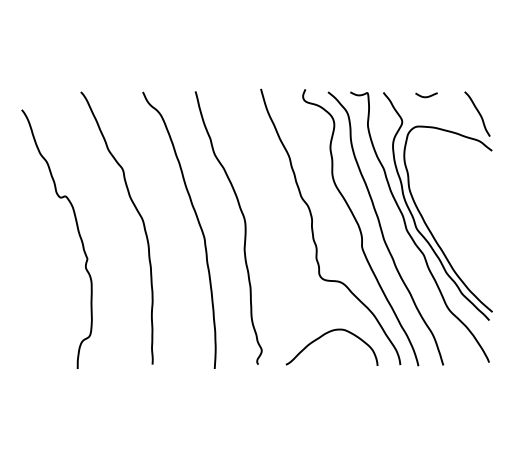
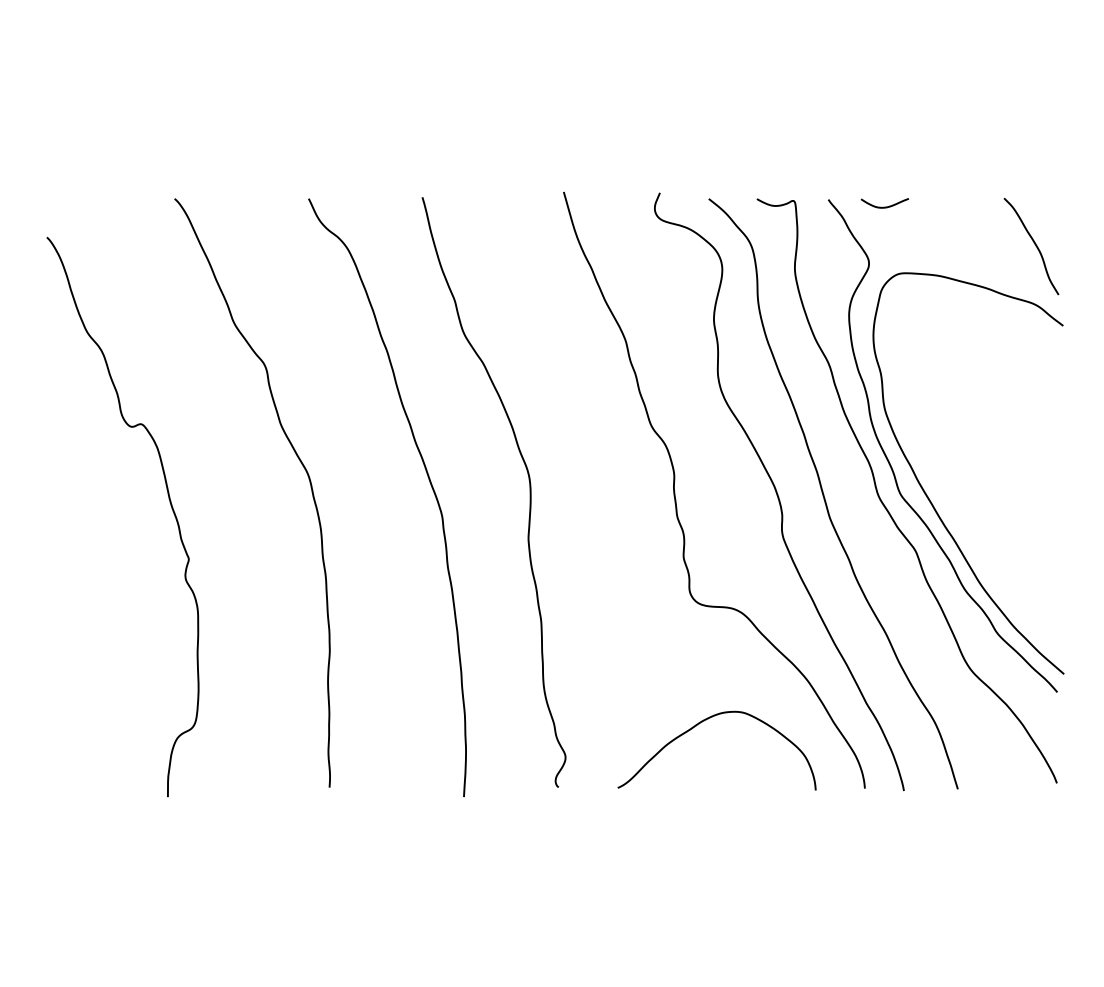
curve: (426, 96) -> (884, 206), moved

